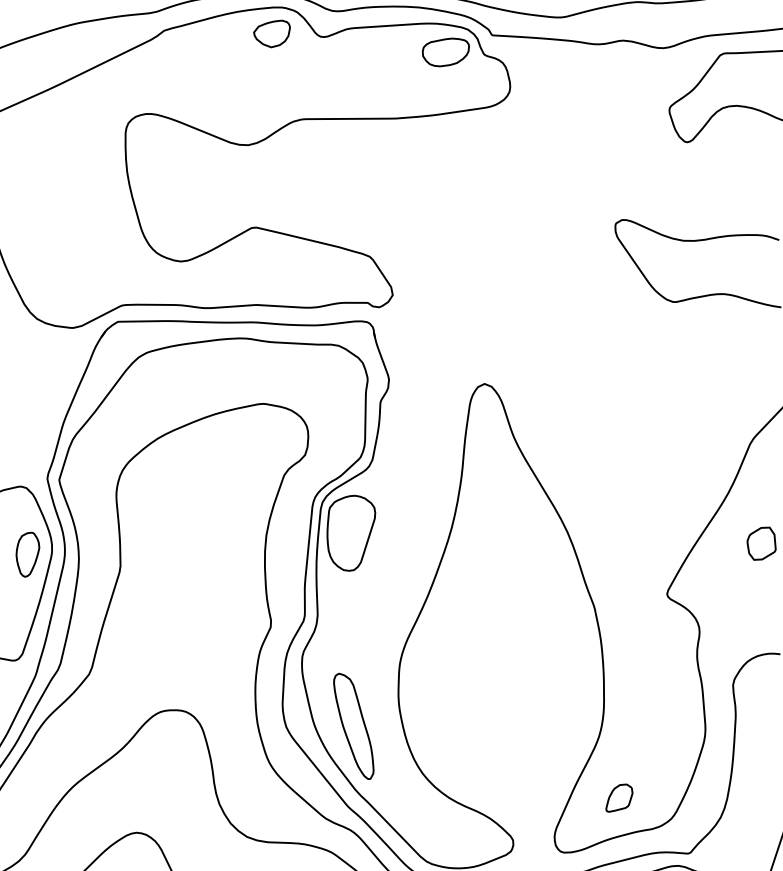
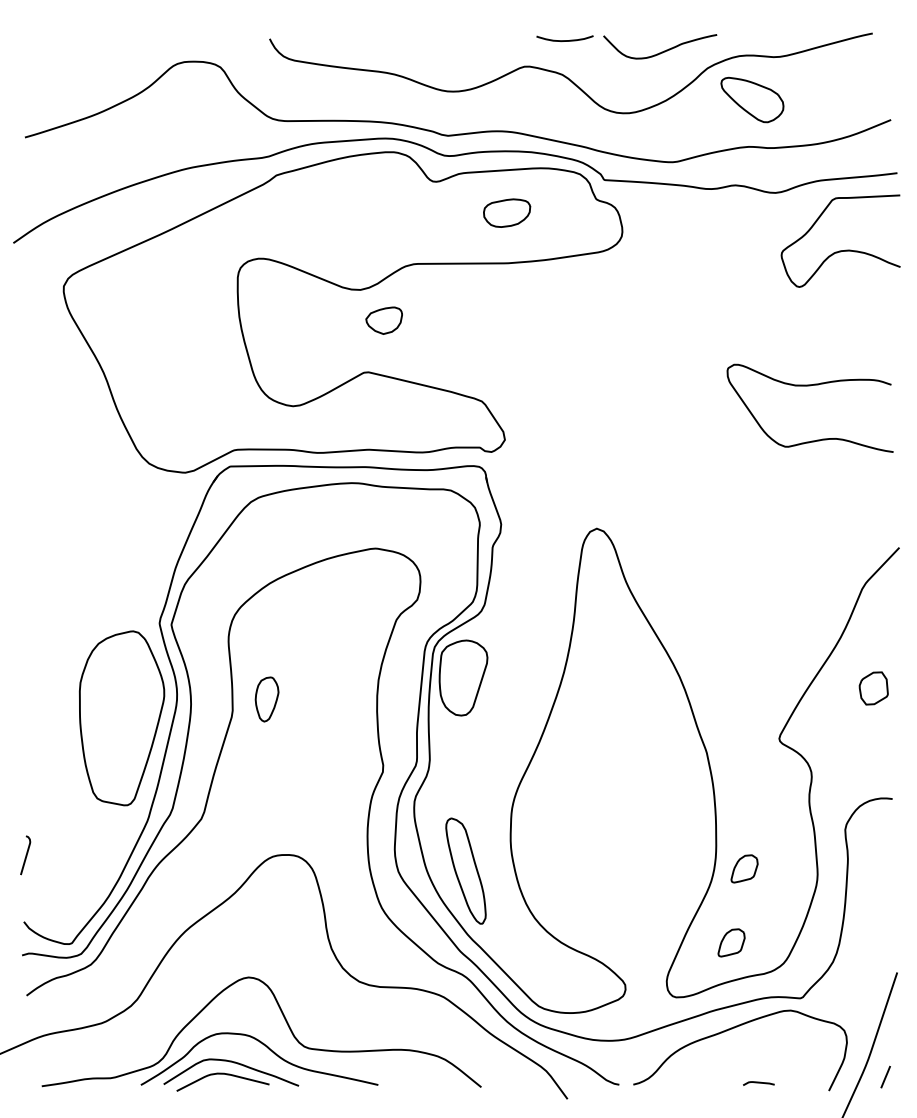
part: (271, 33) -> (383, 320), moved
part: (446, 51) -> (507, 212), moved
part: (27, 554) -> (266, 699), moved
part: (632, 723) -> (744, 868), added

